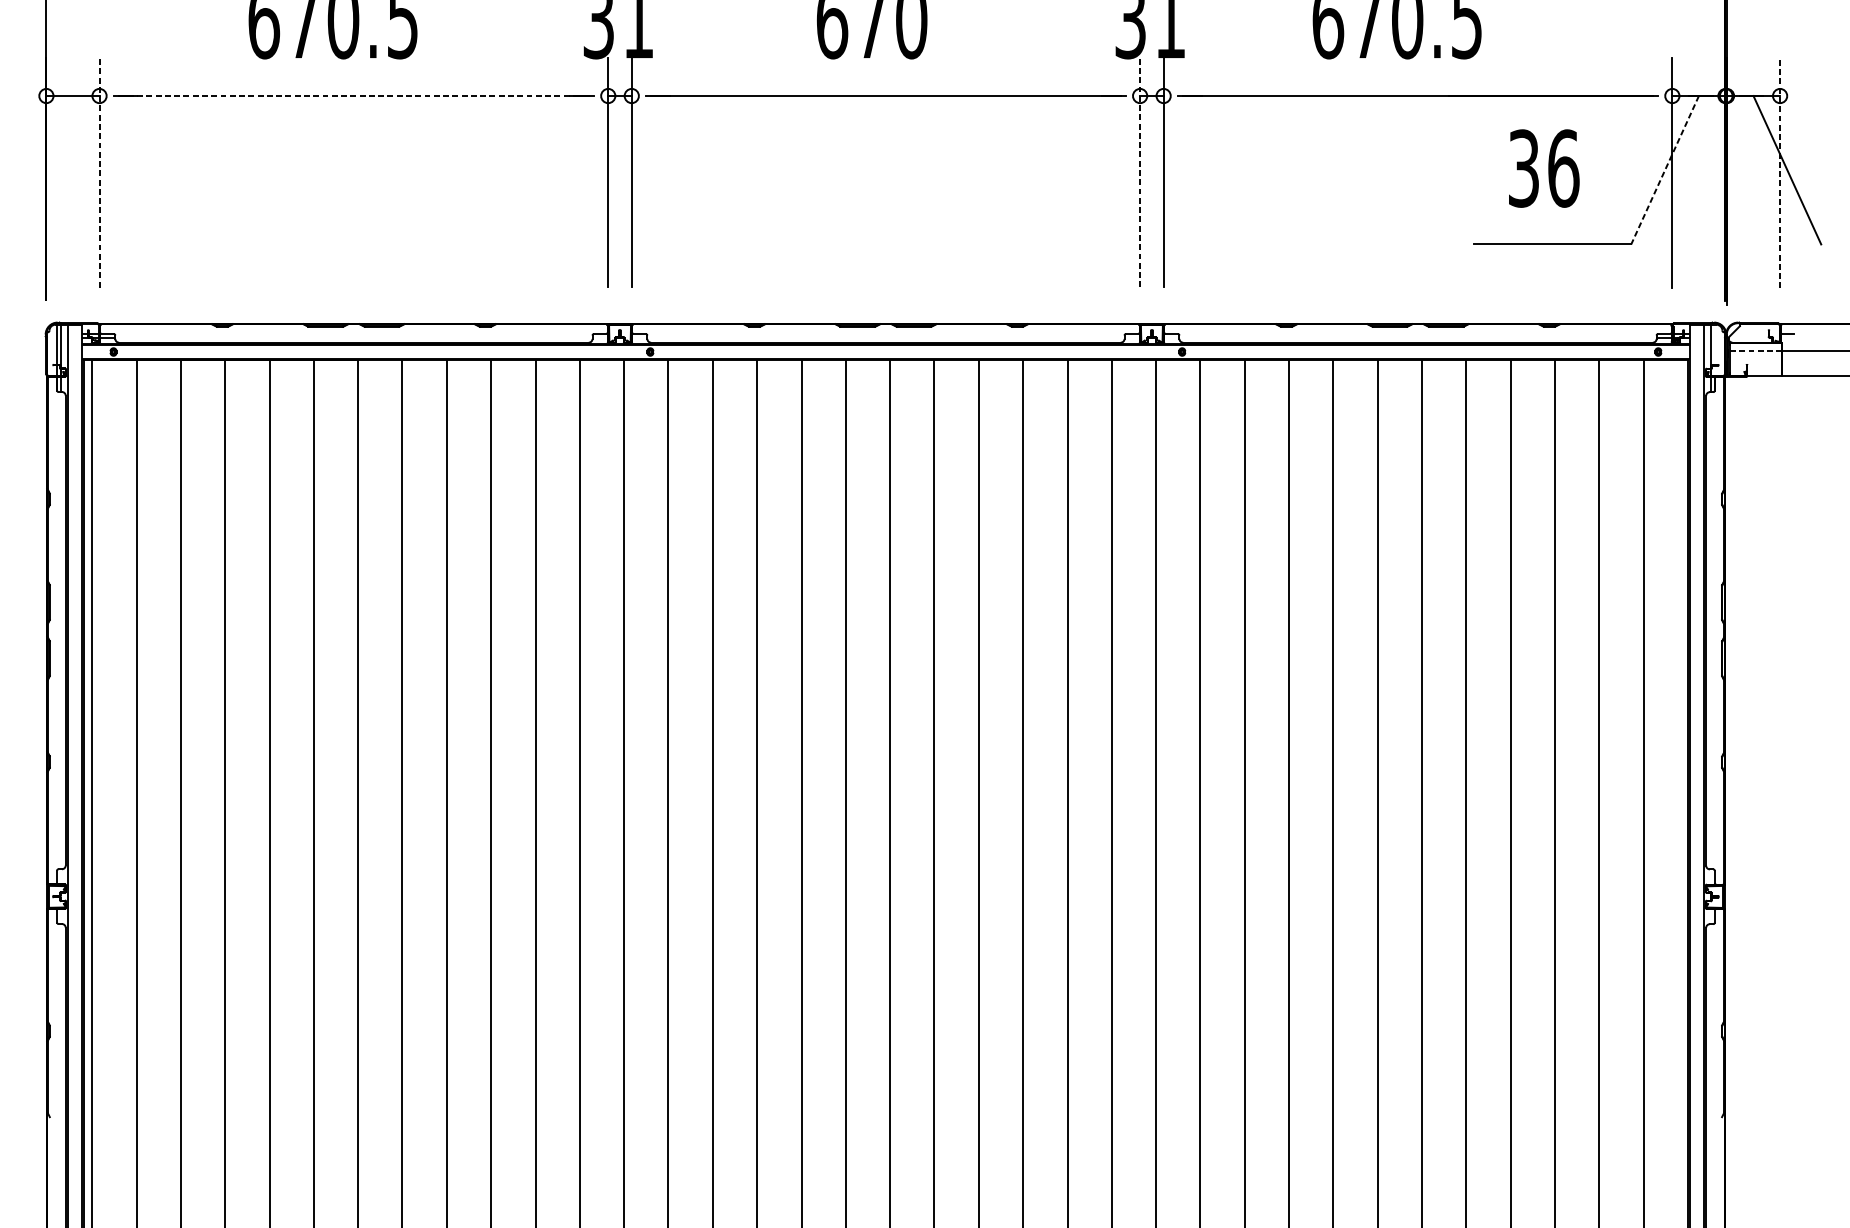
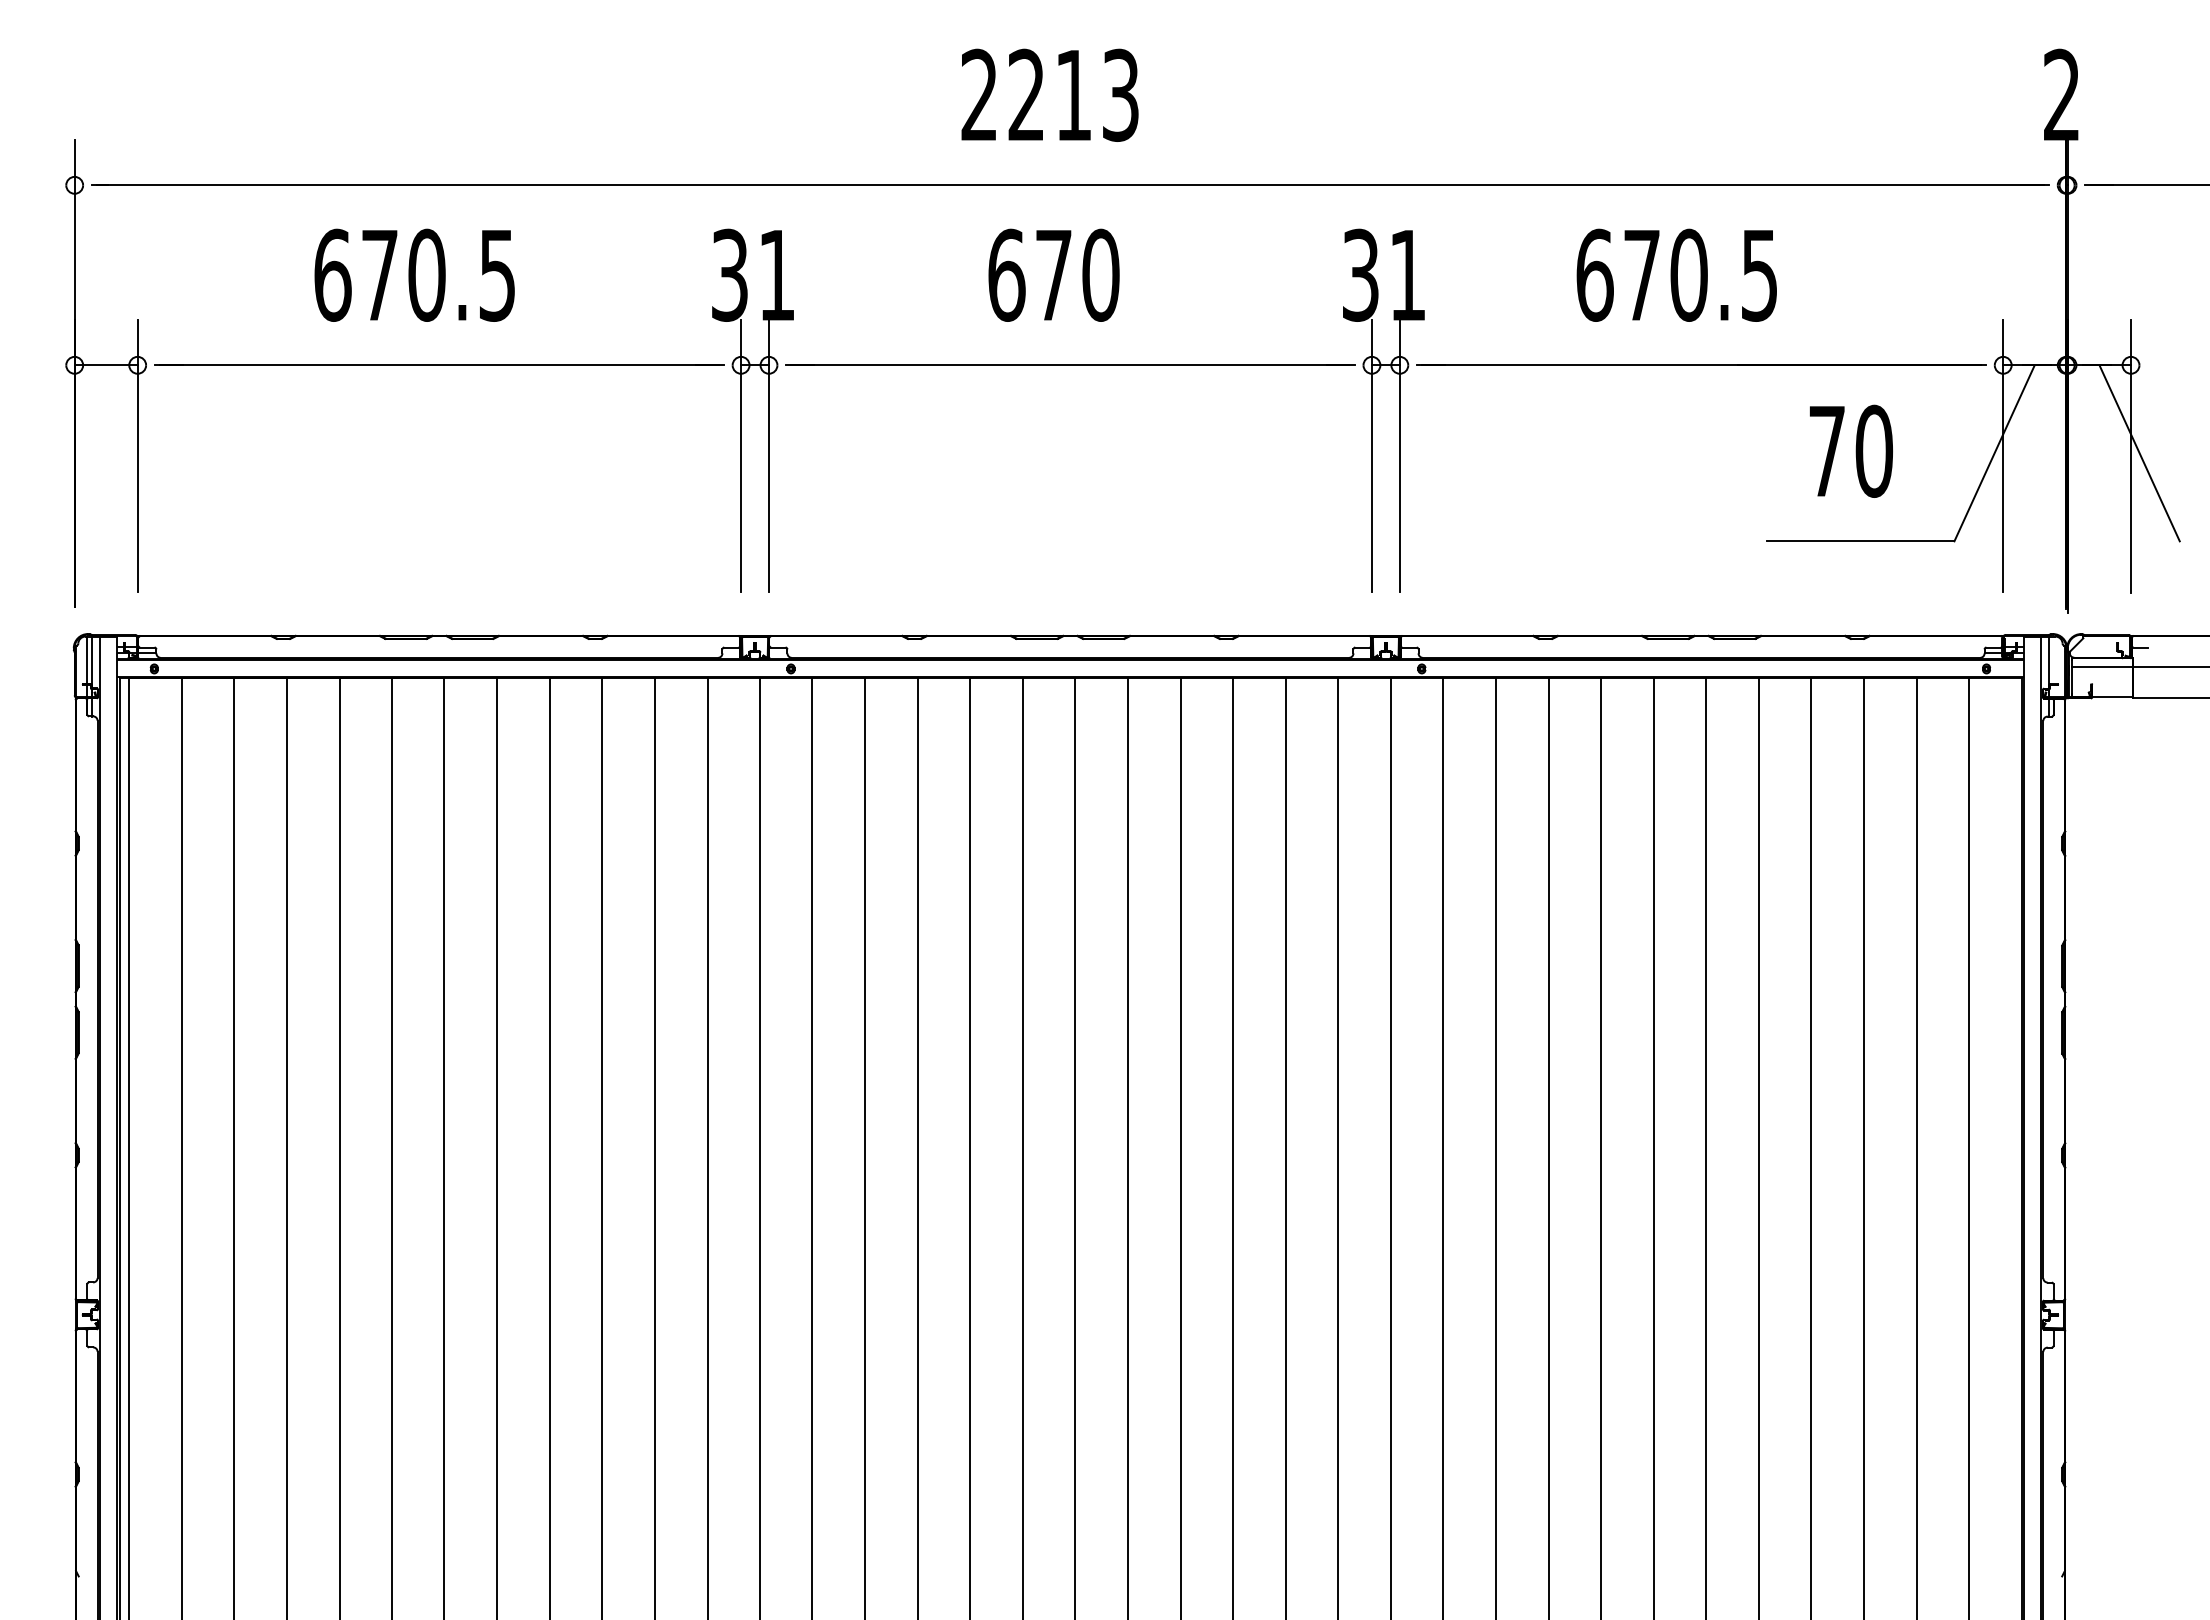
line: (353, 96) -> (439, 365), dashed -> solid
text: (1544, 167) -> (1851, 450), 36 -> 70
line: (1665, 170) -> (1994, 453), dashed -> solid
line: (99, 172) -> (137, 455), dashed -> solid
line: (1139, 172) -> (1371, 456), dashed -> solid
line: (1780, 172) -> (2131, 456), dashed -> solid
line: (1756, 350) -> (2102, 667), dashed -> solid

